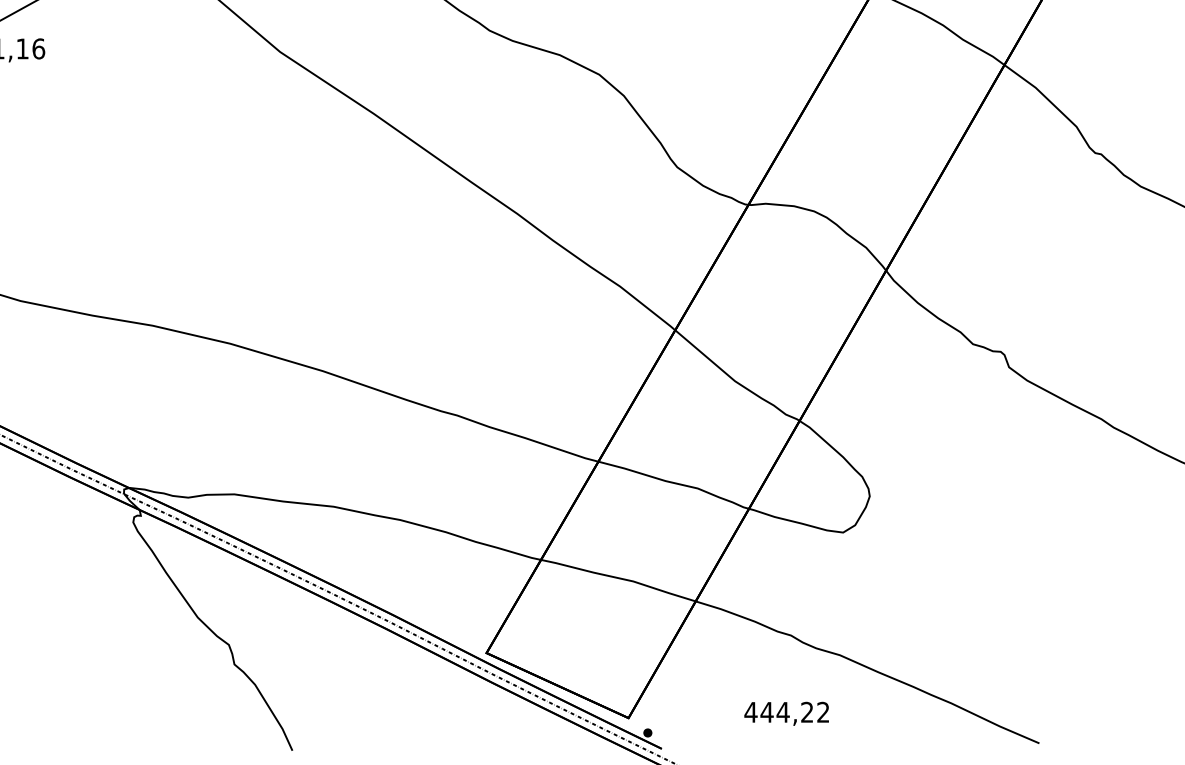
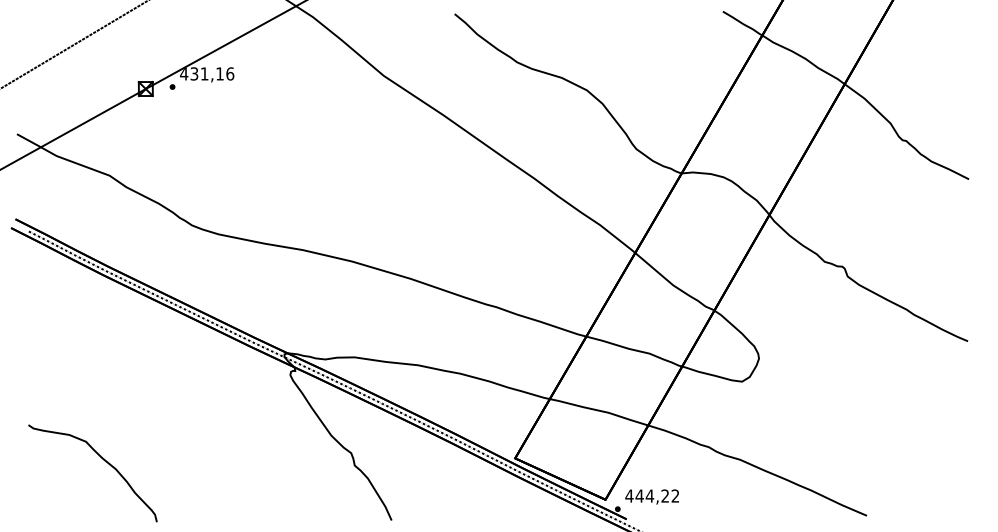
text: (785, 713) -> (651, 496), moved

